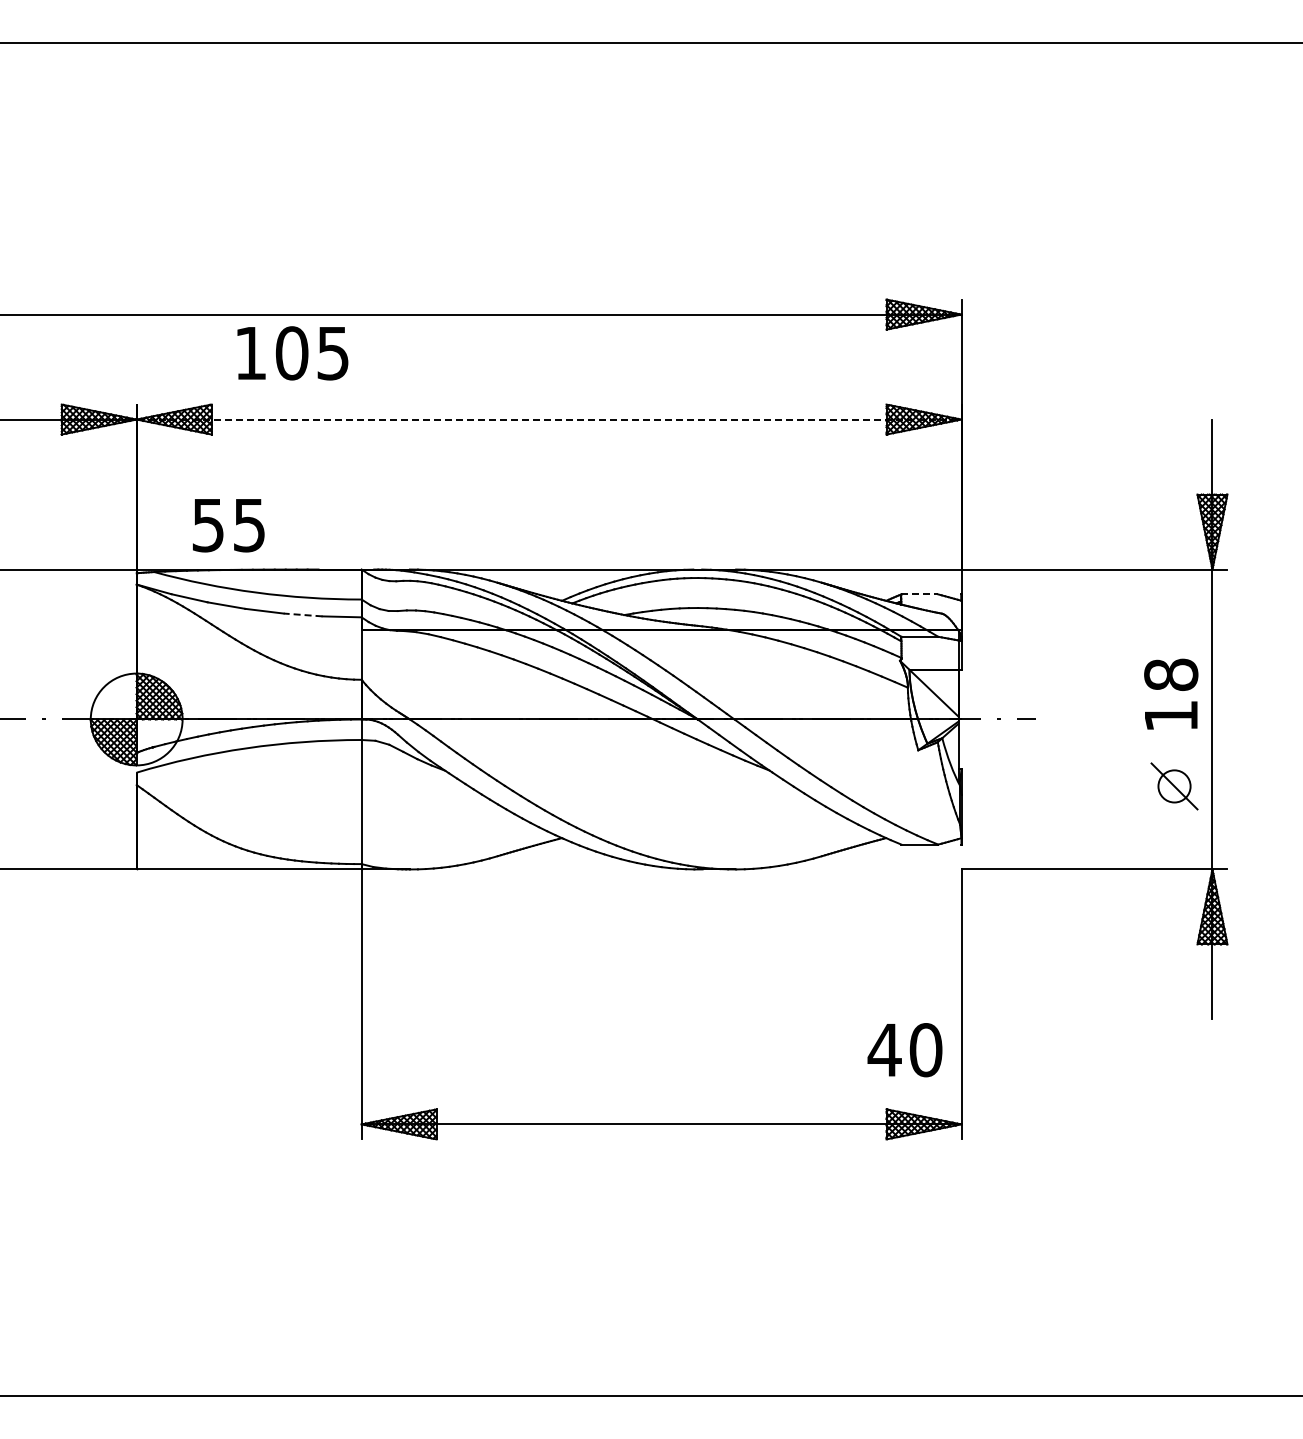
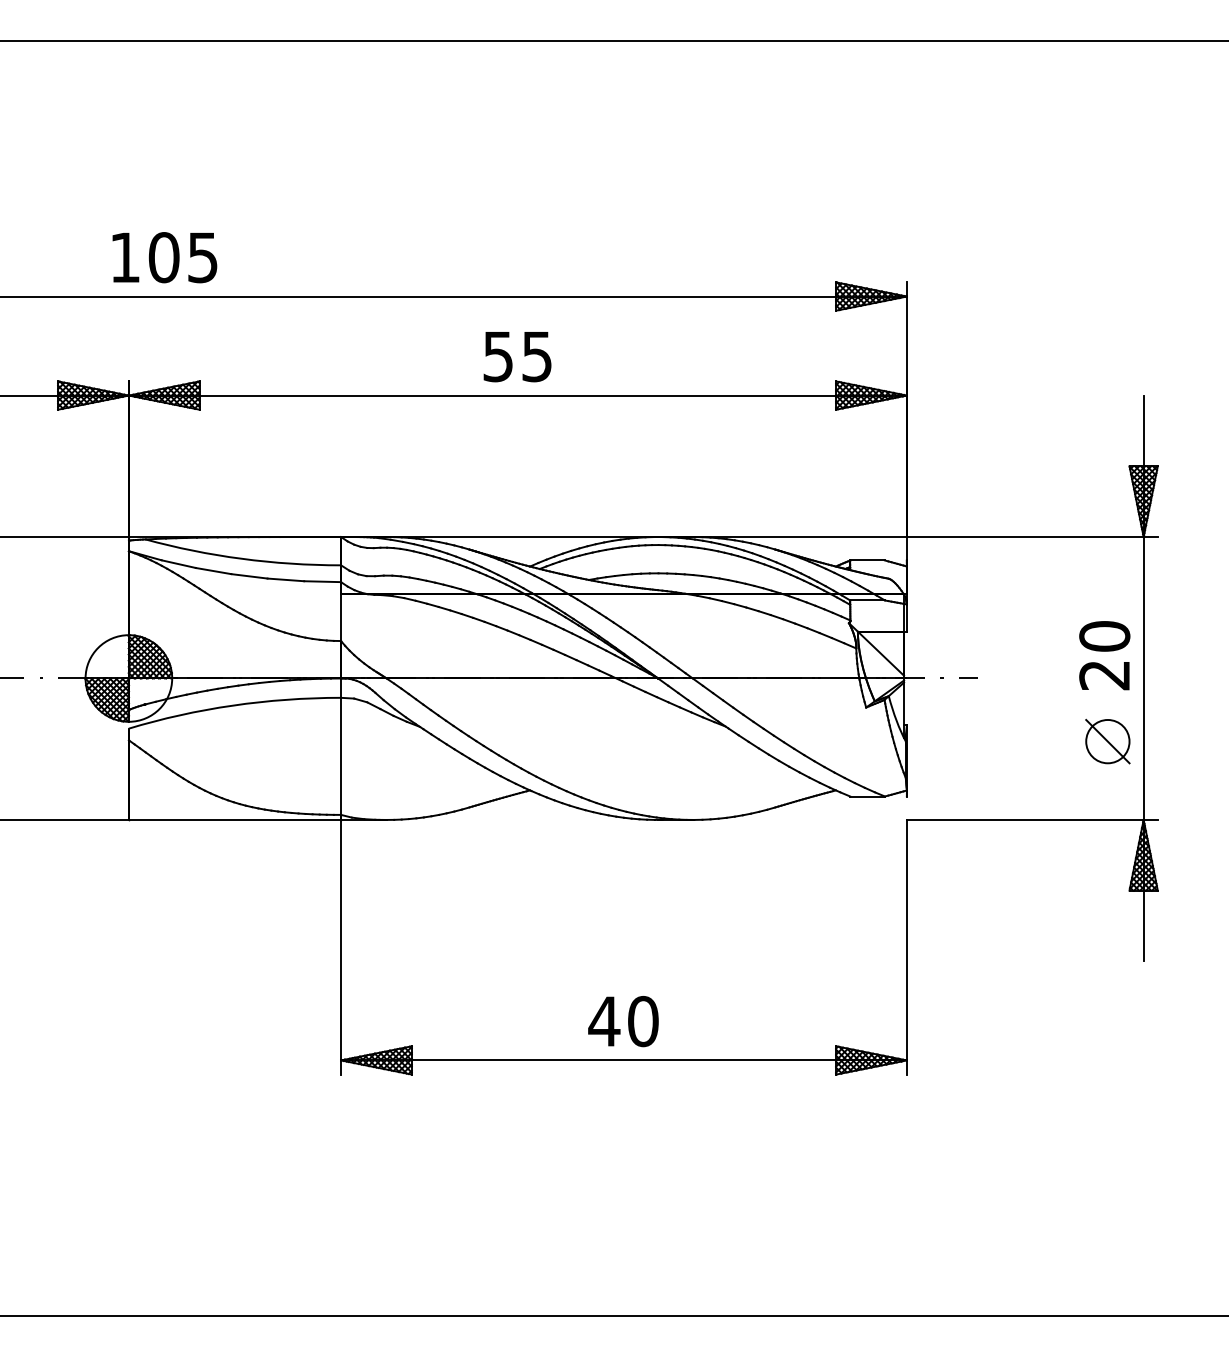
text: (292, 353) -> (164, 257), moved
line: (549, 419) -> (518, 395), dashed -> solid
text: (228, 525) -> (517, 356), moved
line: (920, 594) -> (868, 560), dashed -> solid
line: (302, 614) -> (285, 579), dashed -> solid
text: (1171, 694) -> (1105, 654), 18 -> 20
circle: (1174, 786) -> (1107, 741), size x1.43
text: (904, 1050) -> (622, 1021), moved

